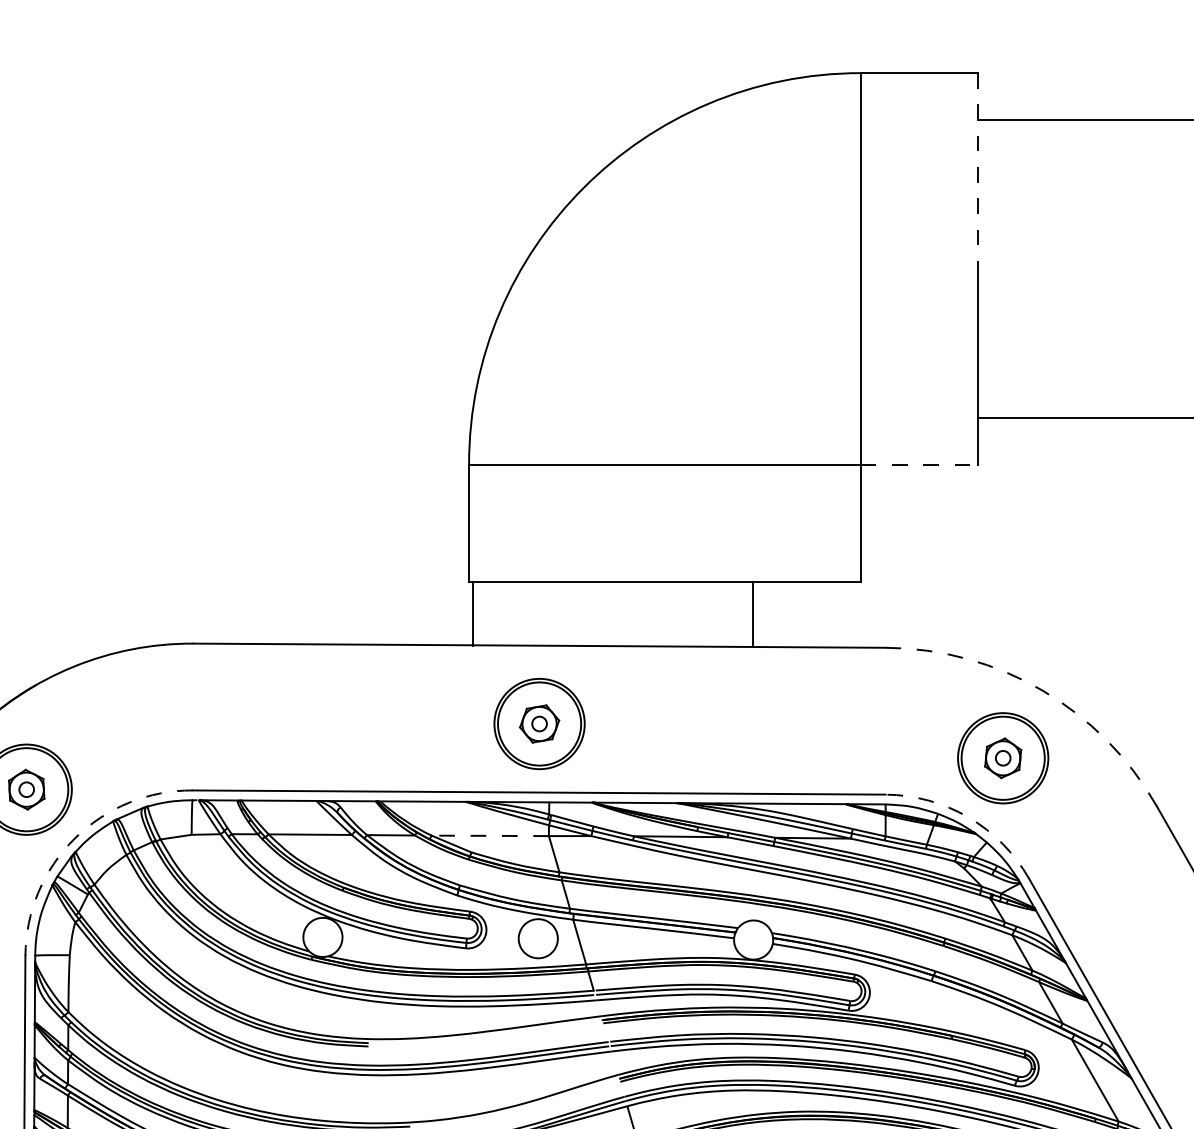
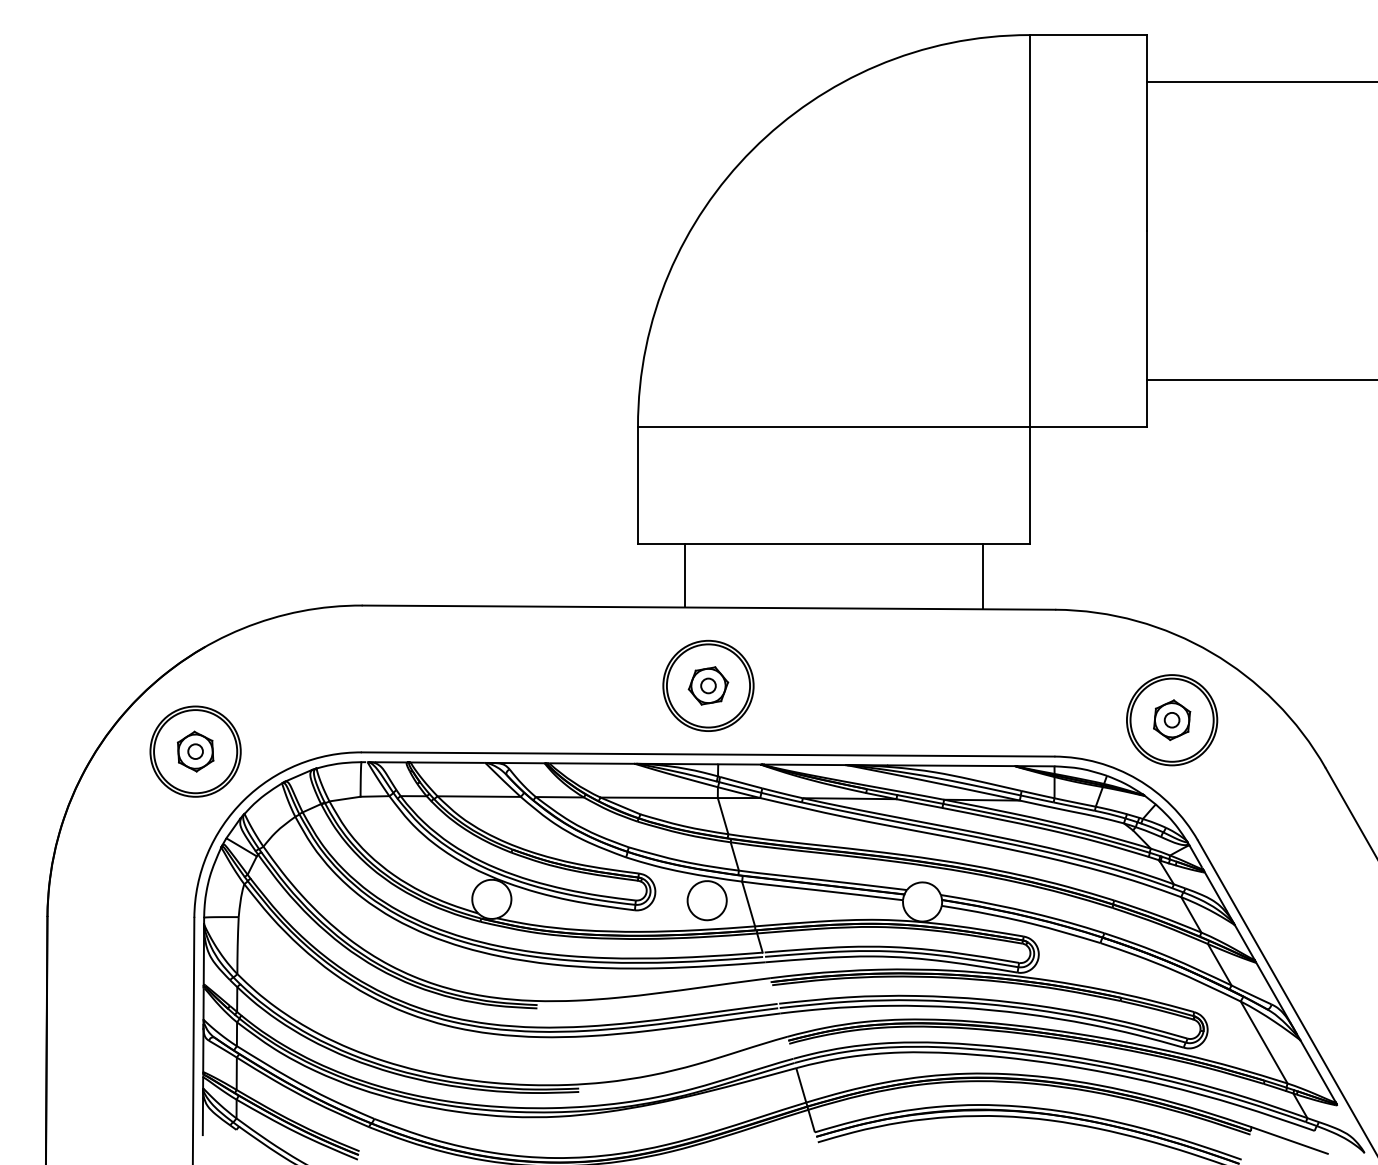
line: (978, 170) -> (1147, 132), dashed -> solid
line: (919, 464) -> (1088, 426), dashed -> solid
line: (472, 613) -> (684, 575), moved
line: (752, 614) -> (982, 576), moved
arc: (1042, 690) -> (1211, 652), dashed -> solid
arc: (968, 817) -> (1137, 779), dashed -> solid
line: (490, 835) -> (659, 797), dashed -> solid
arc: (74, 838) -> (243, 800), dashed -> solid

